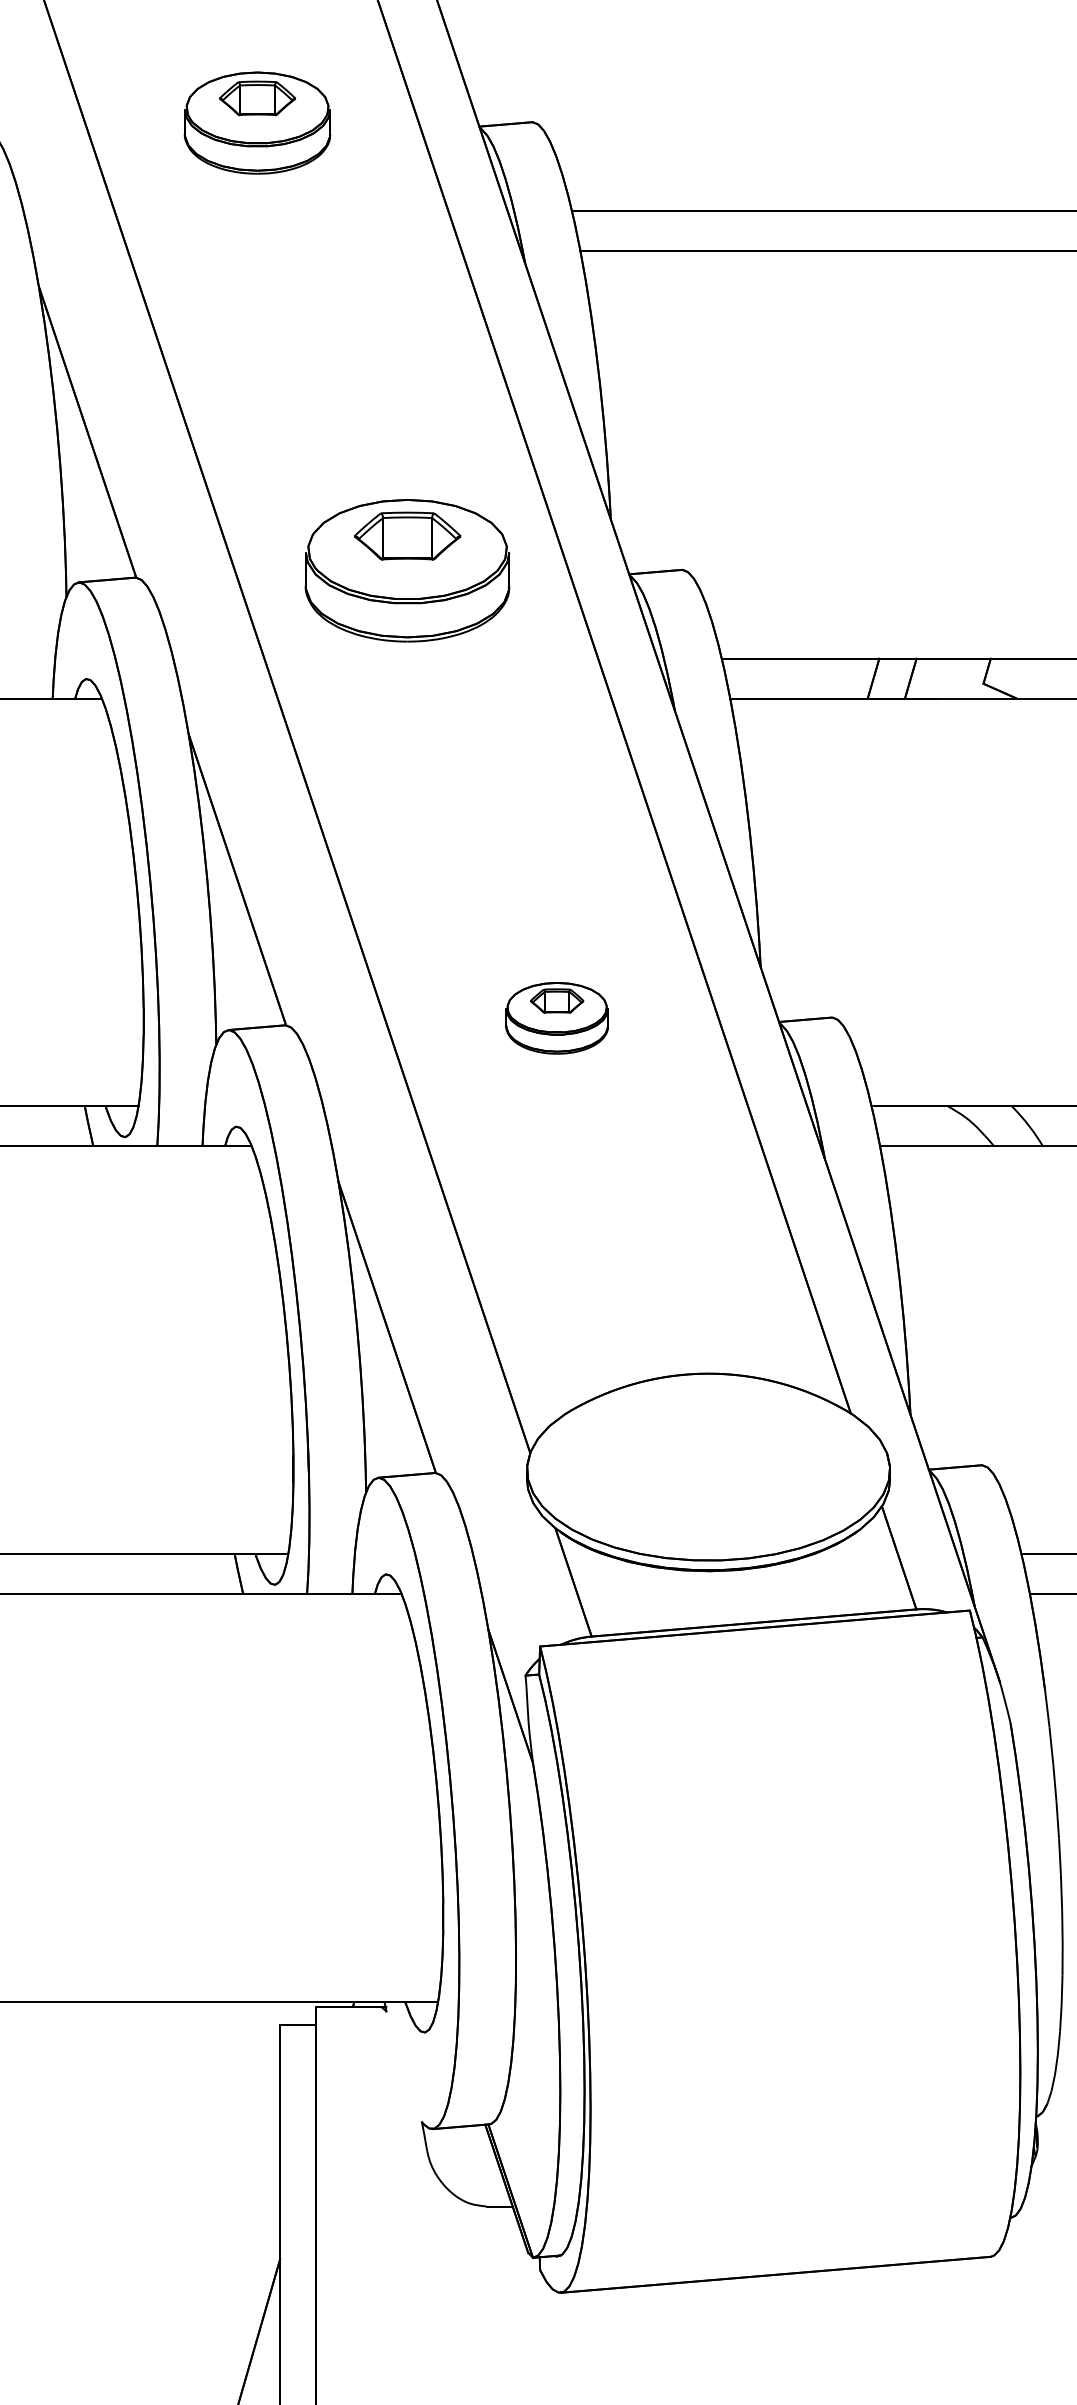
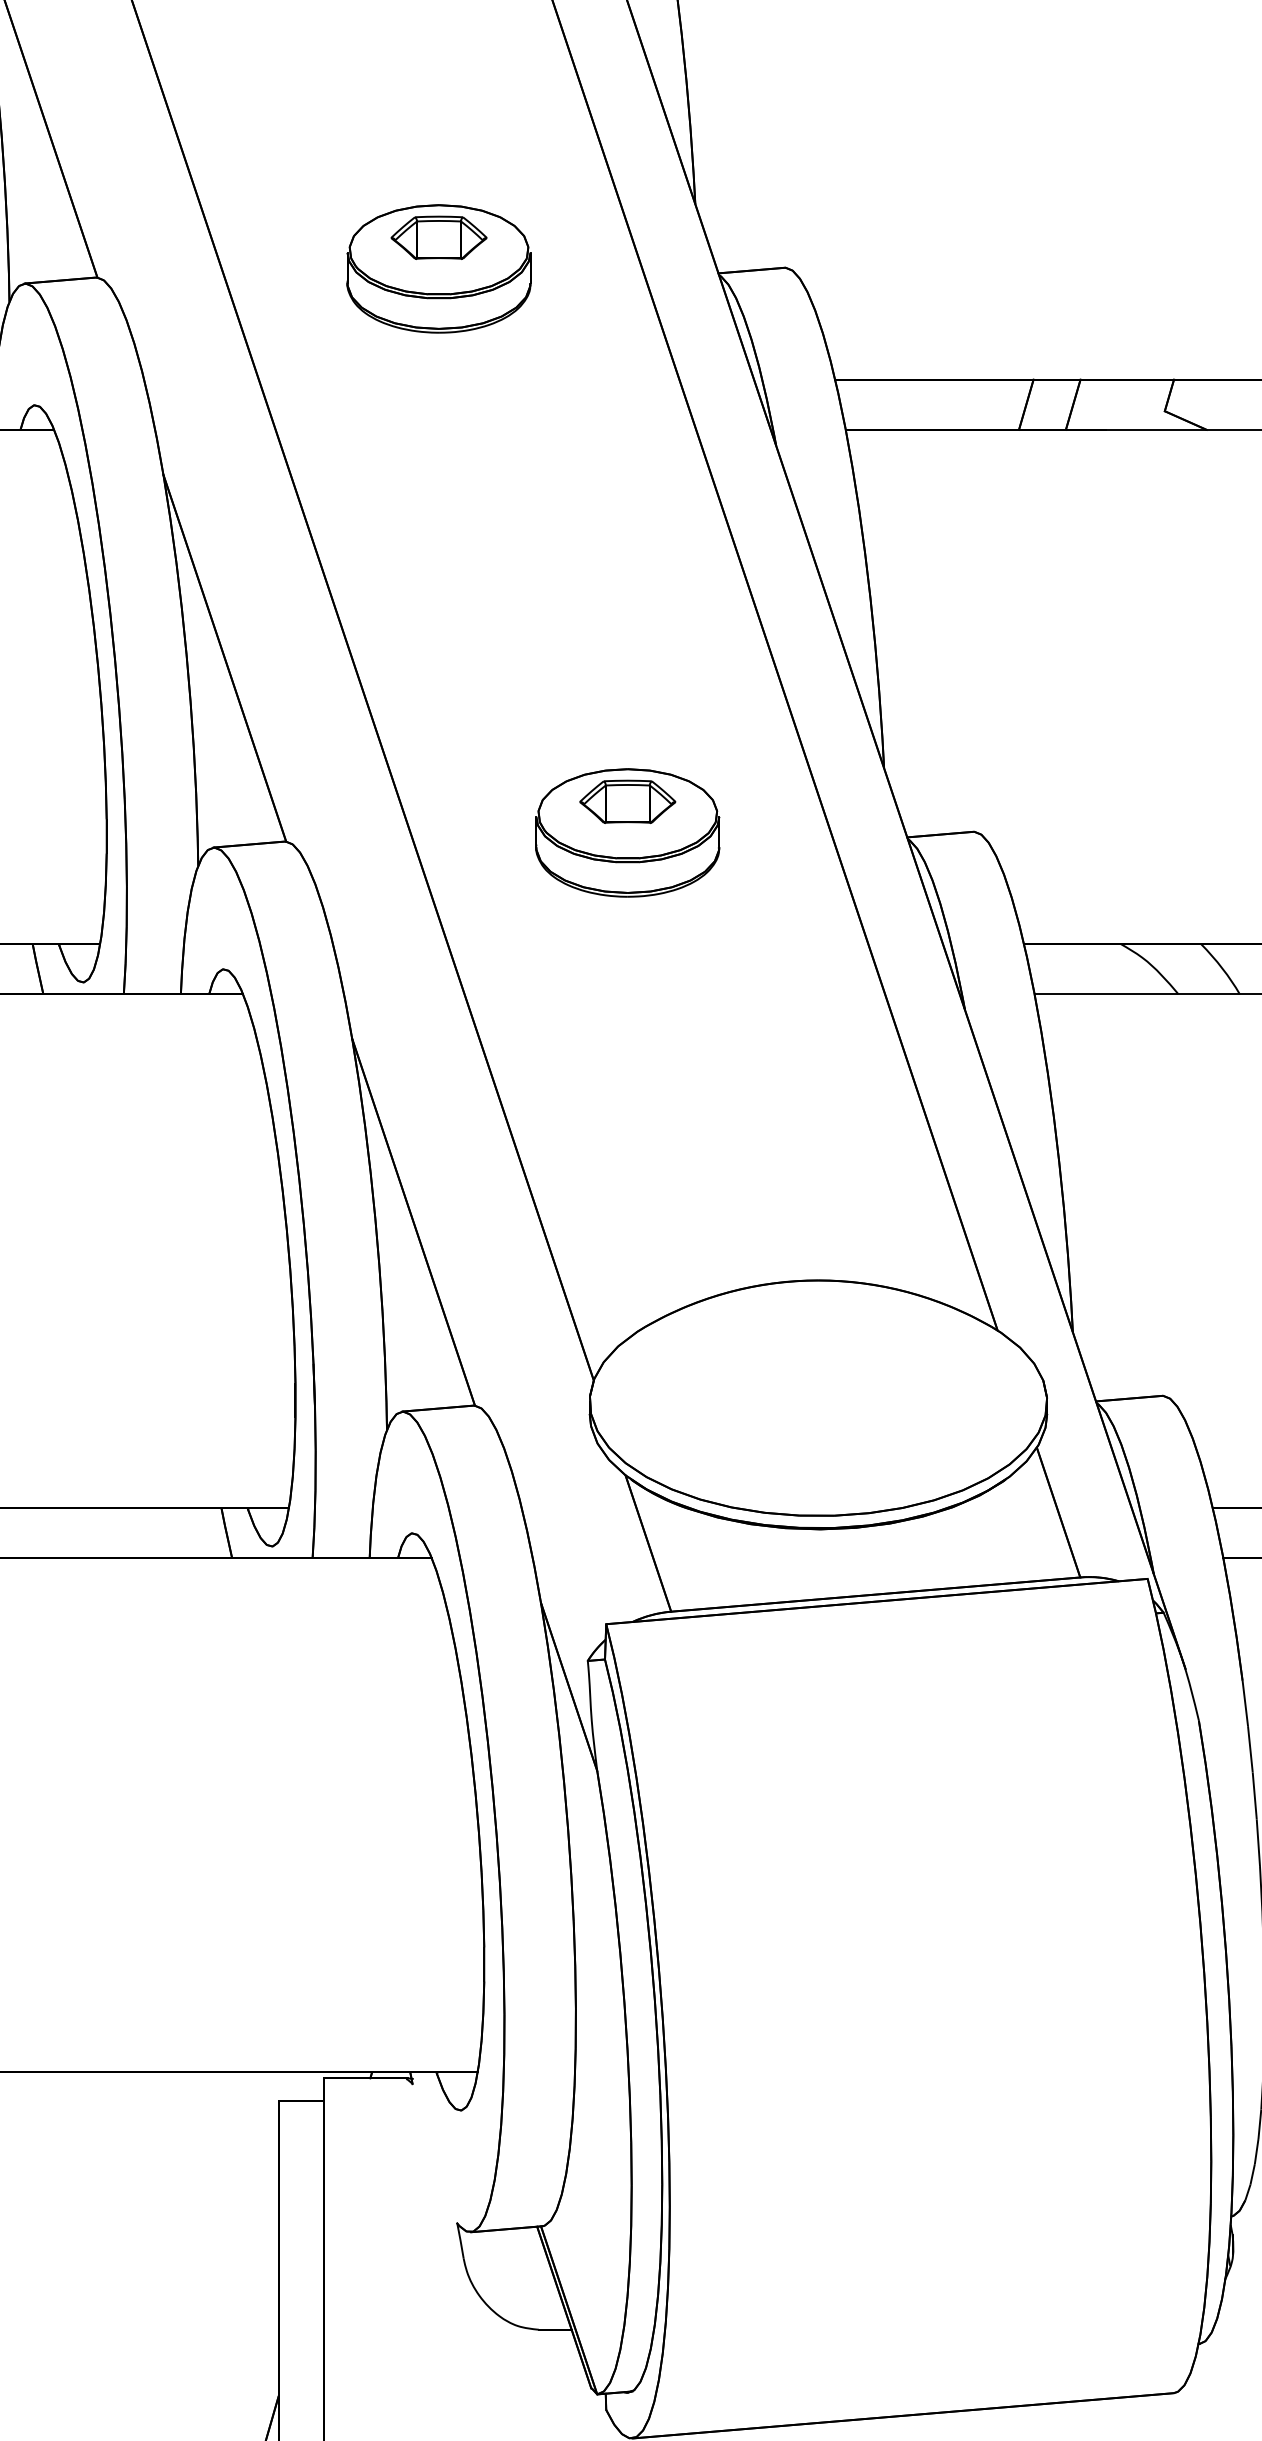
part: (406, 570) -> (437, 268), size x0.71
part: (556, 1017) -> (626, 831), size x1.43

